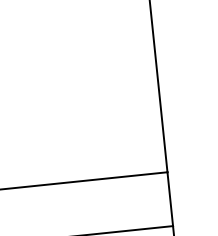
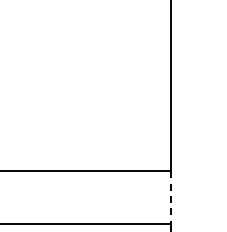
line: (170, 199) -> (171, 198), solid -> dashed

